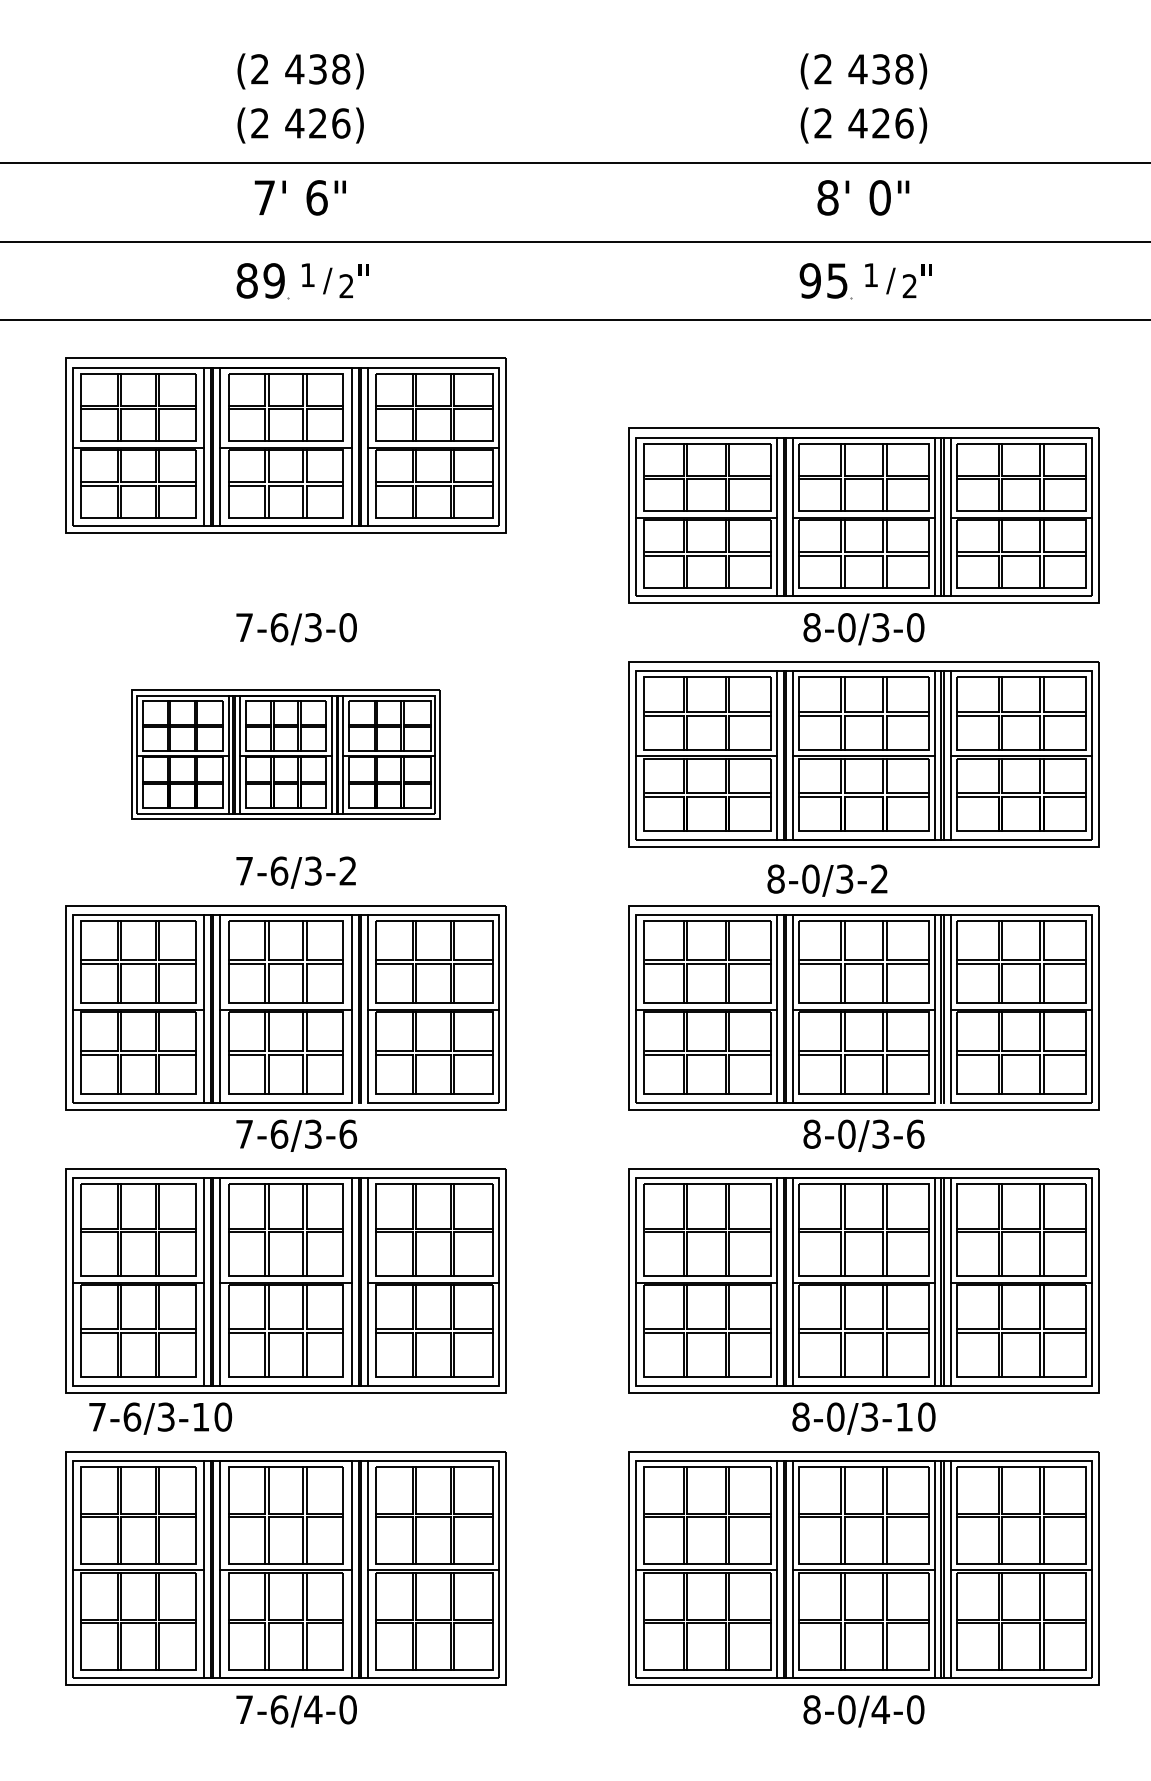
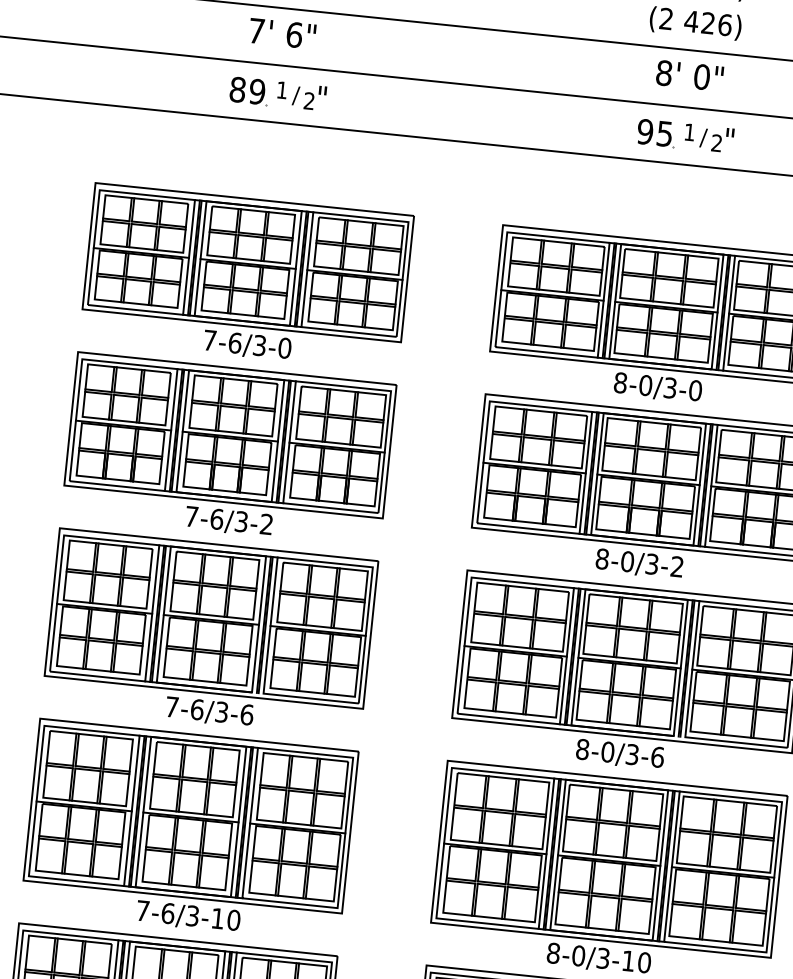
part: (285, 445) -> (247, 262), moved
part: (285, 754) -> (230, 435), size x1.43
text: (827, 880) -> (639, 563), moved
text: (160, 1418) -> (188, 916), moved

